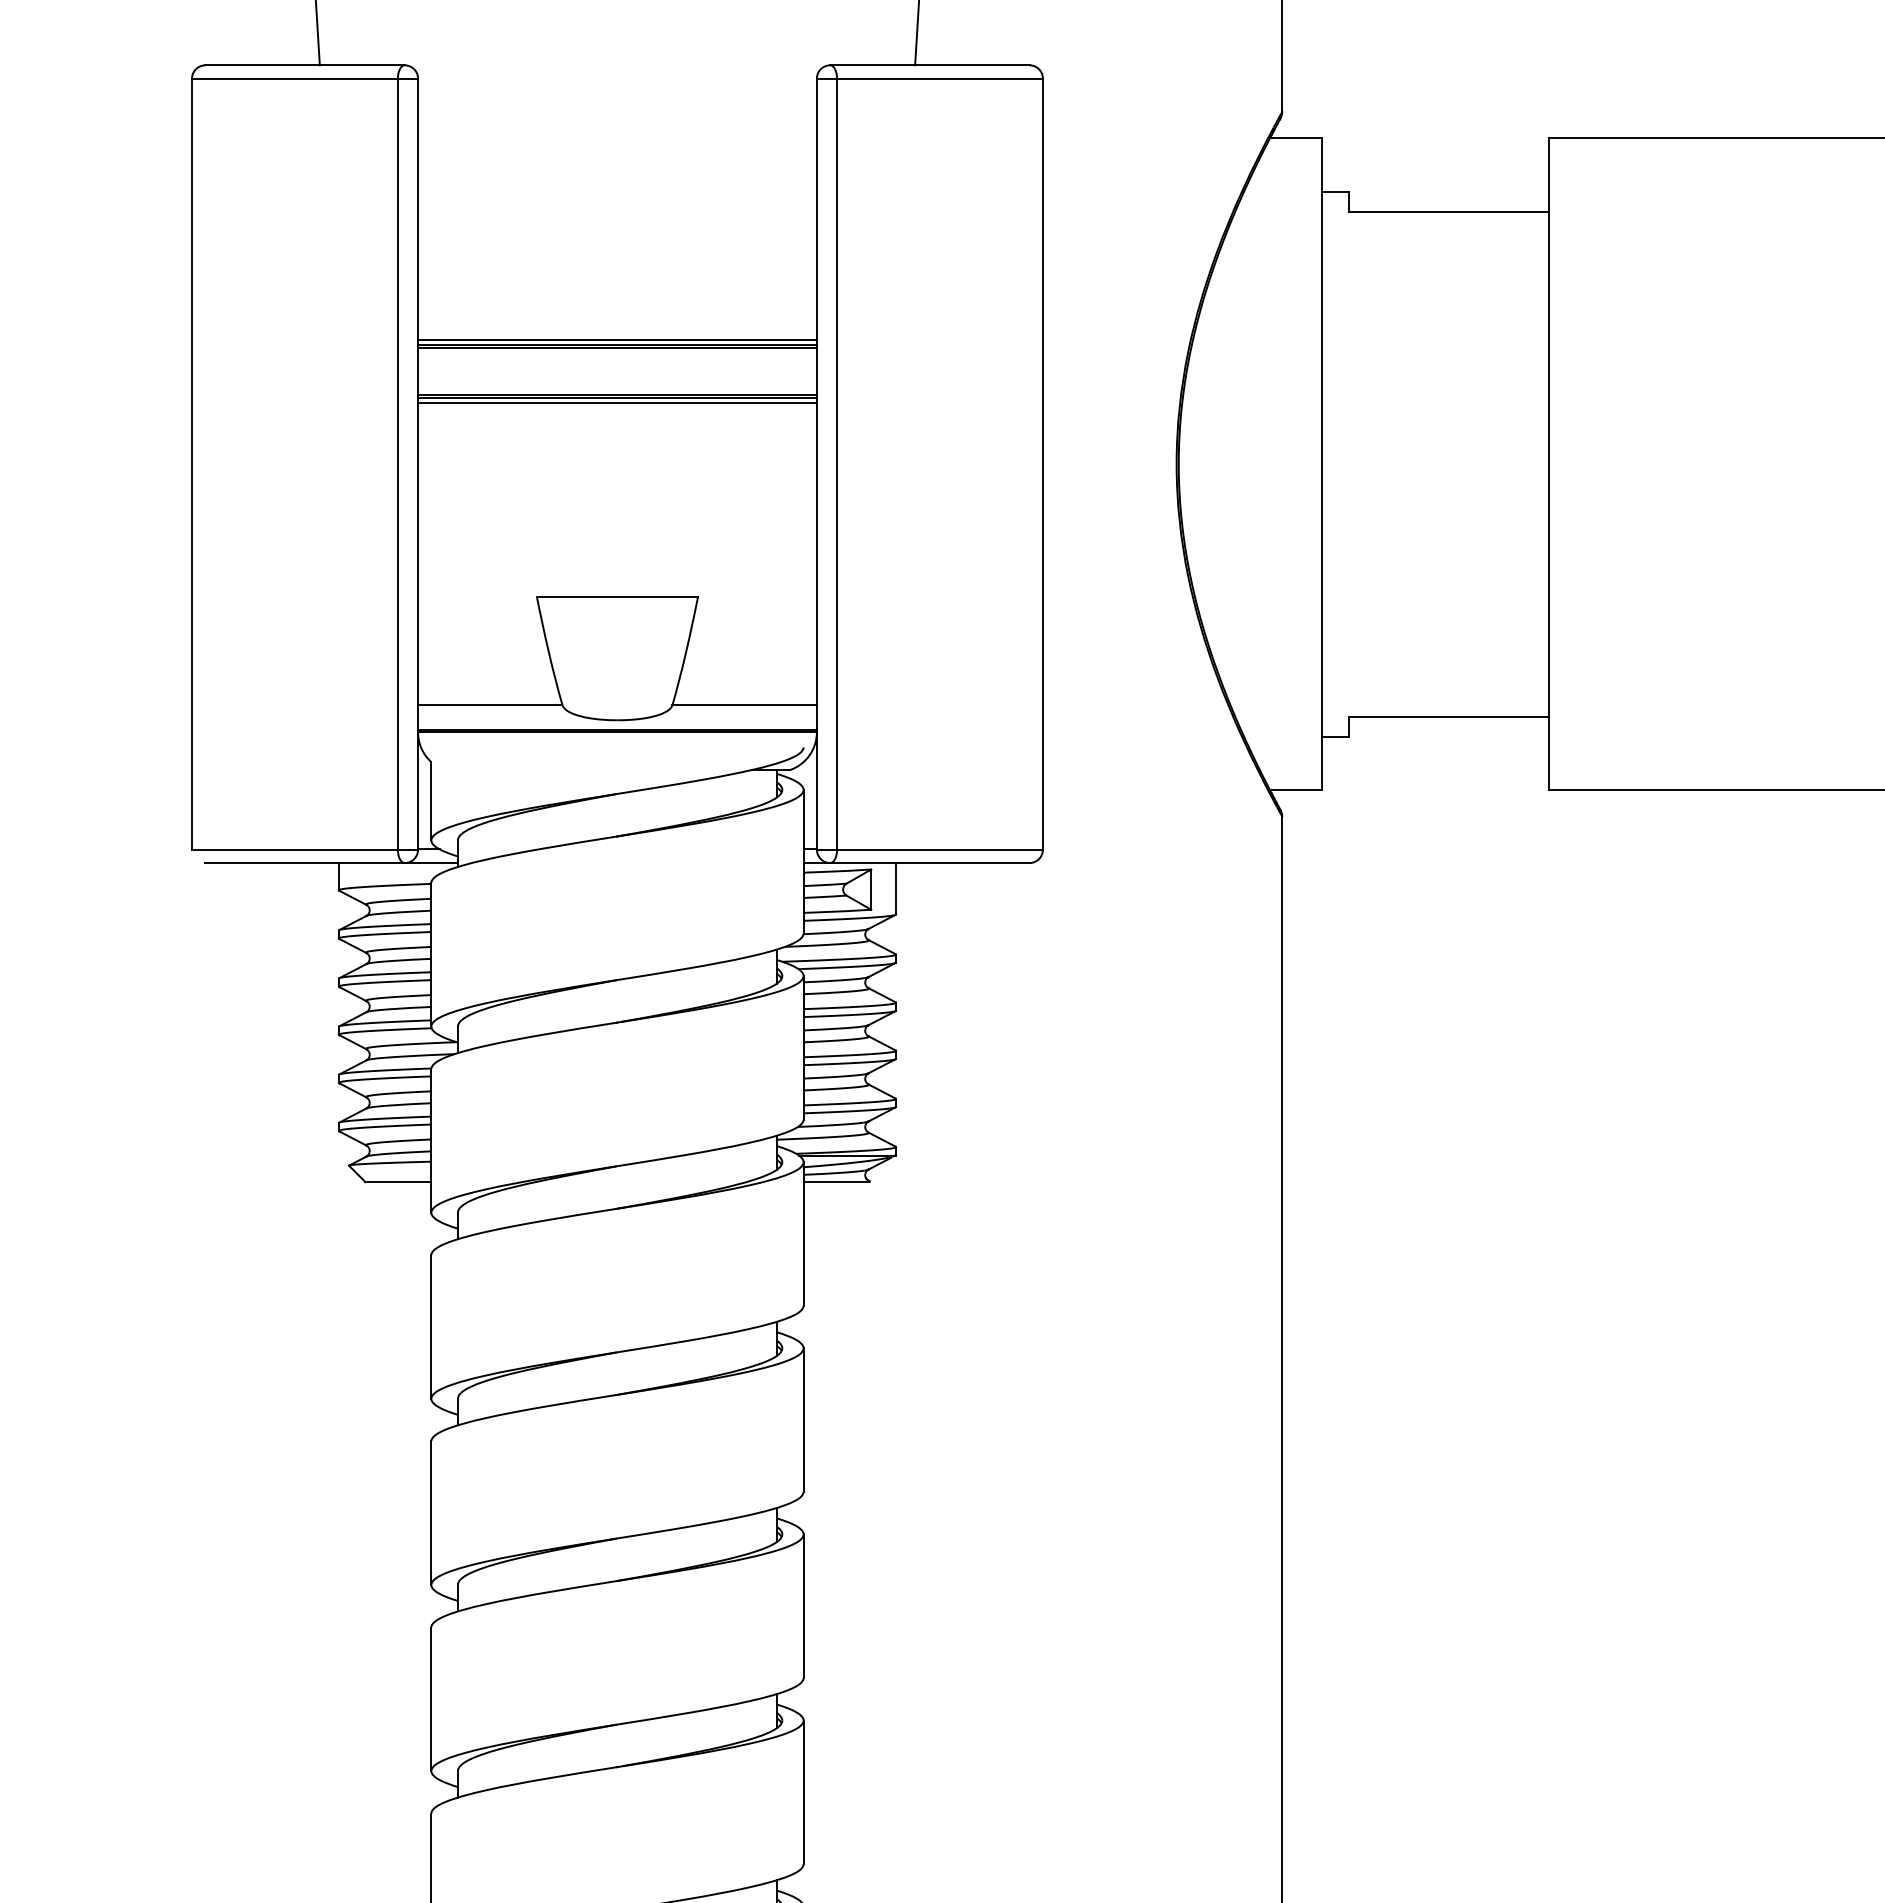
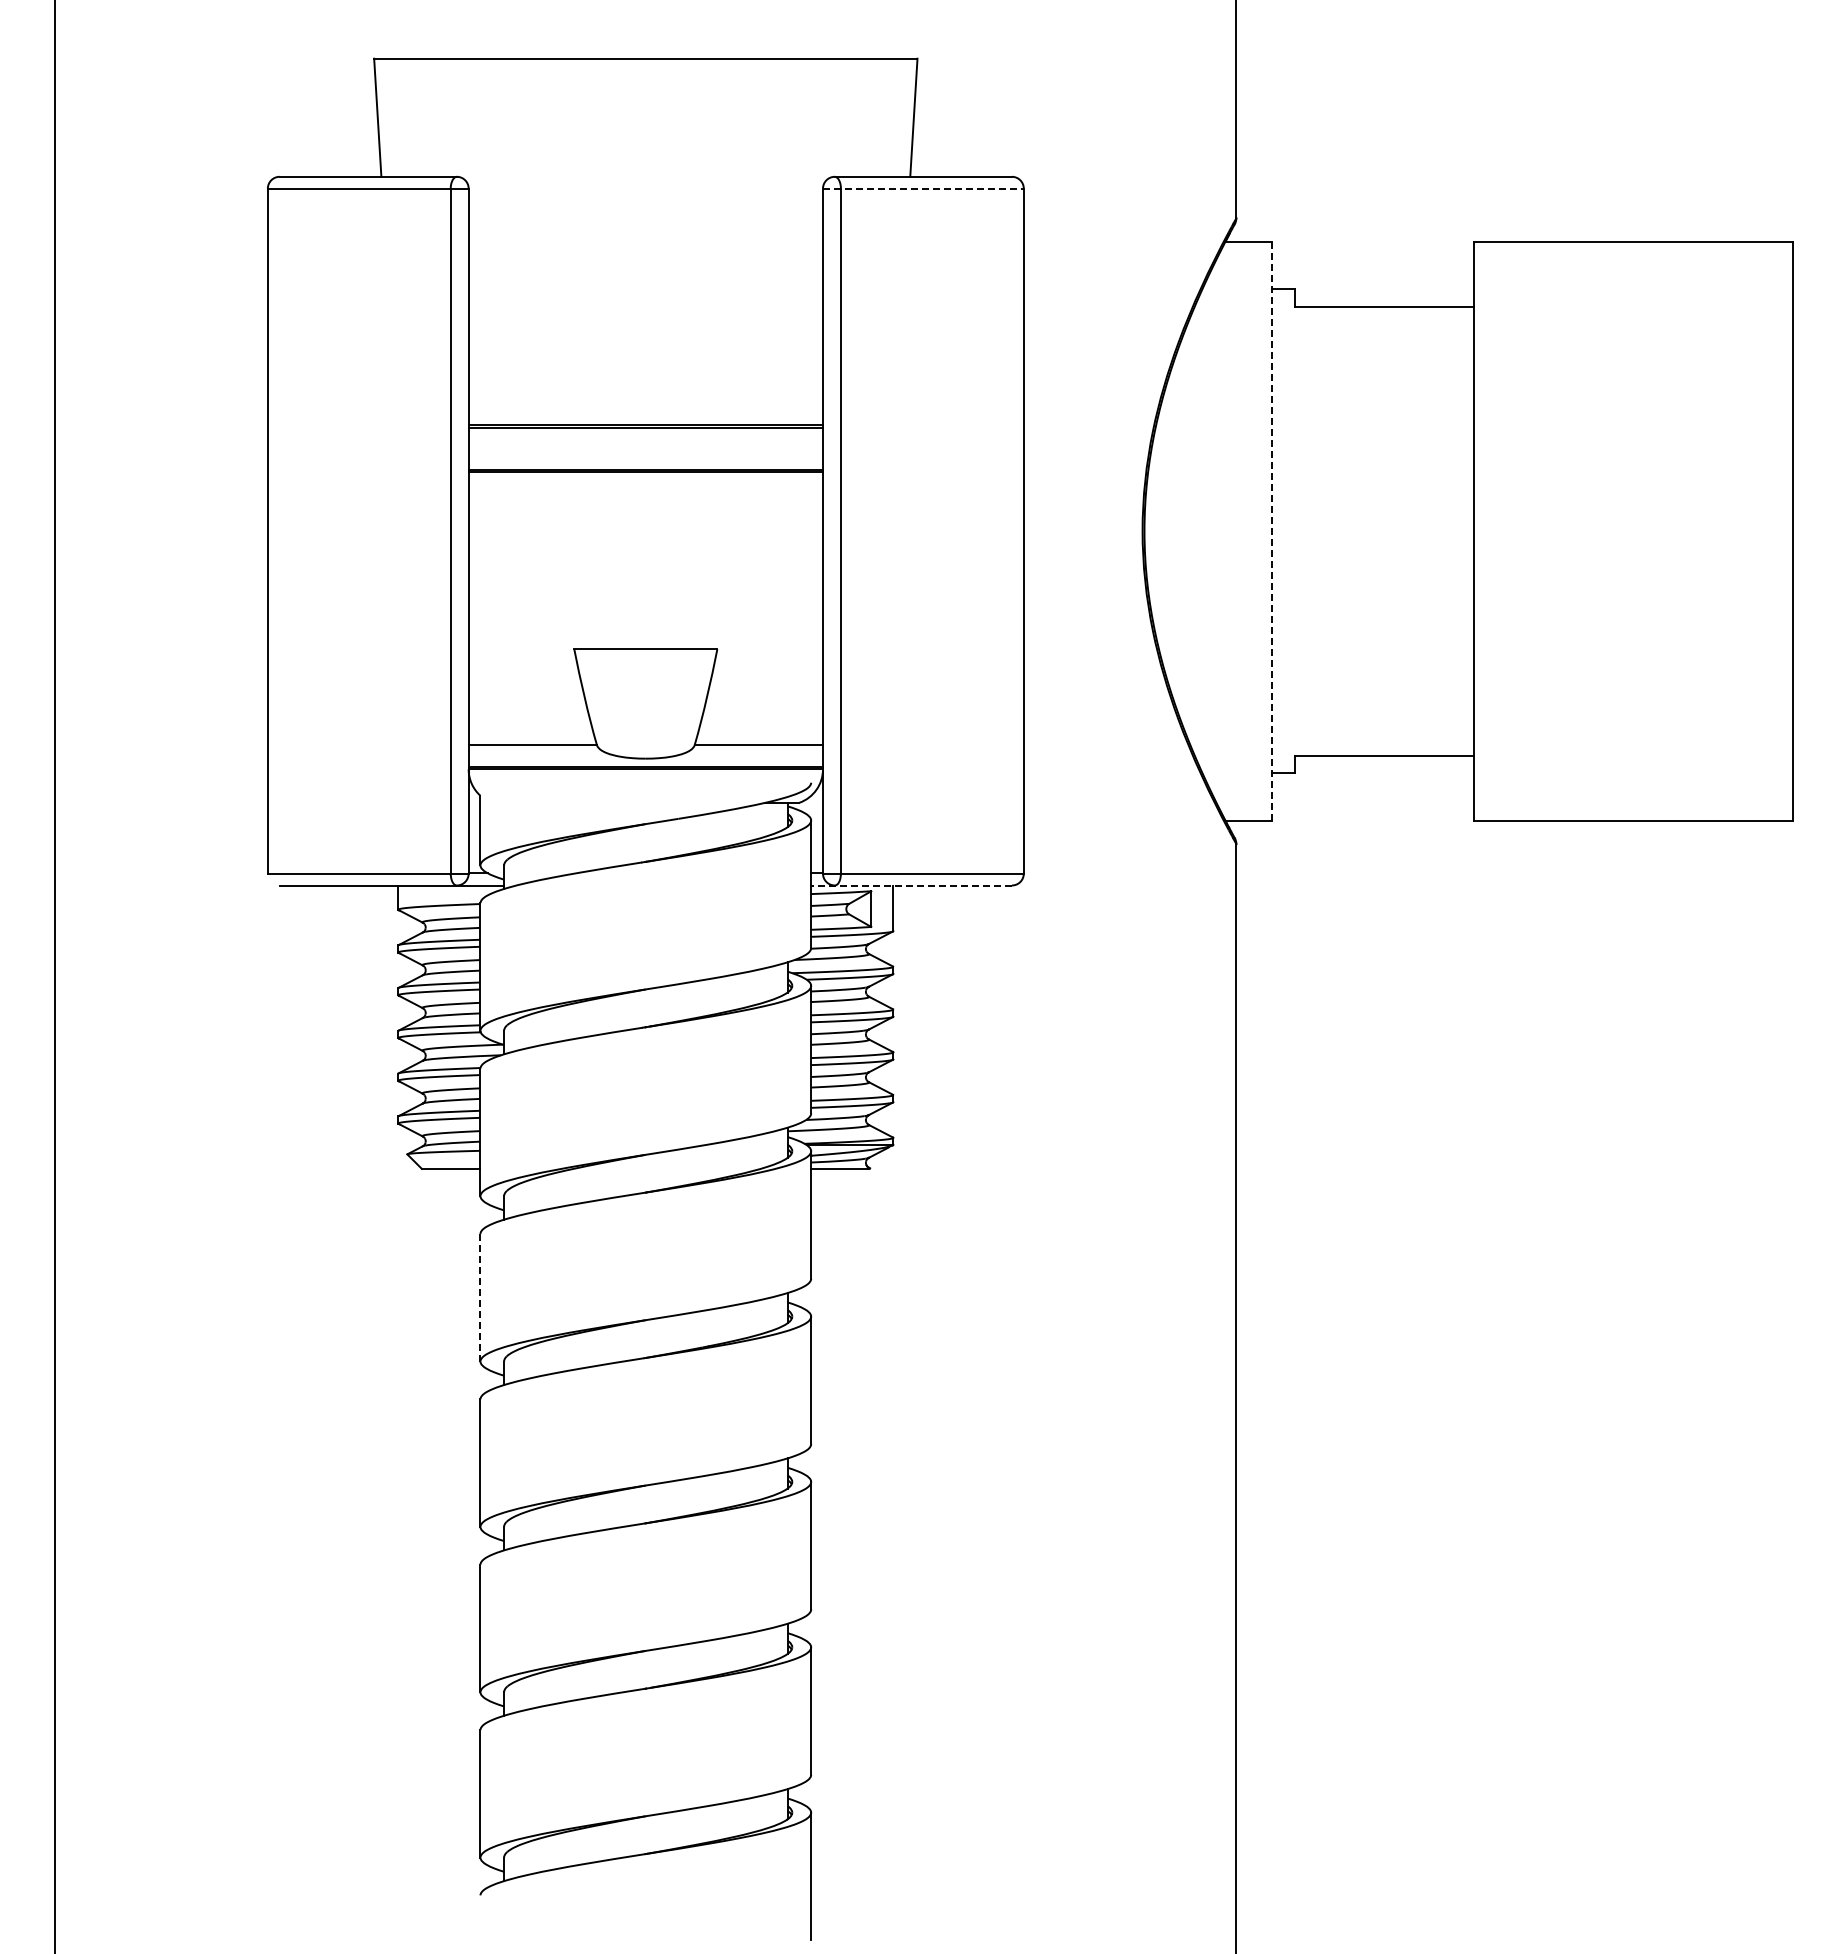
line: (930, 78) -> (923, 188), solid -> dashed
line: (617, 339) -> (645, 420), removed
line: (617, 403) -> (645, 477), removed
line: (1321, 463) -> (1271, 530), solid -> dashed
line: (916, 863) -> (911, 885), solid -> dashed
line: (431, 1326) -> (480, 1297), solid -> dashed

